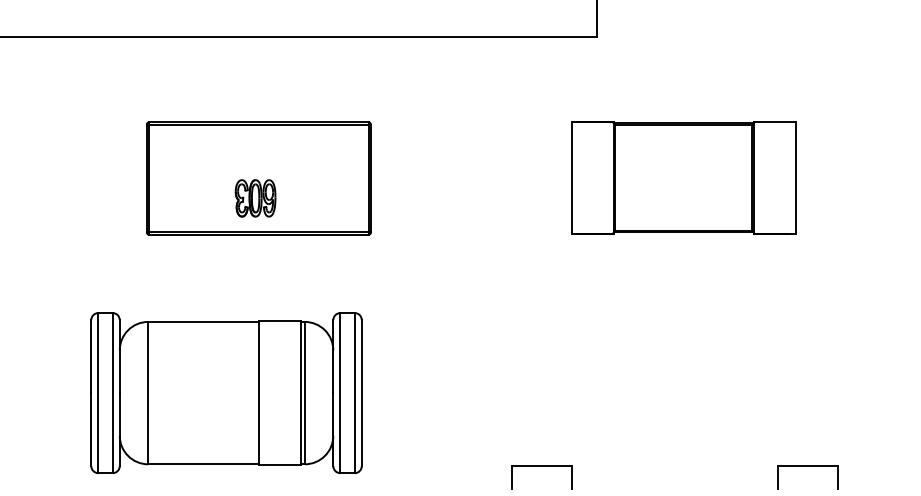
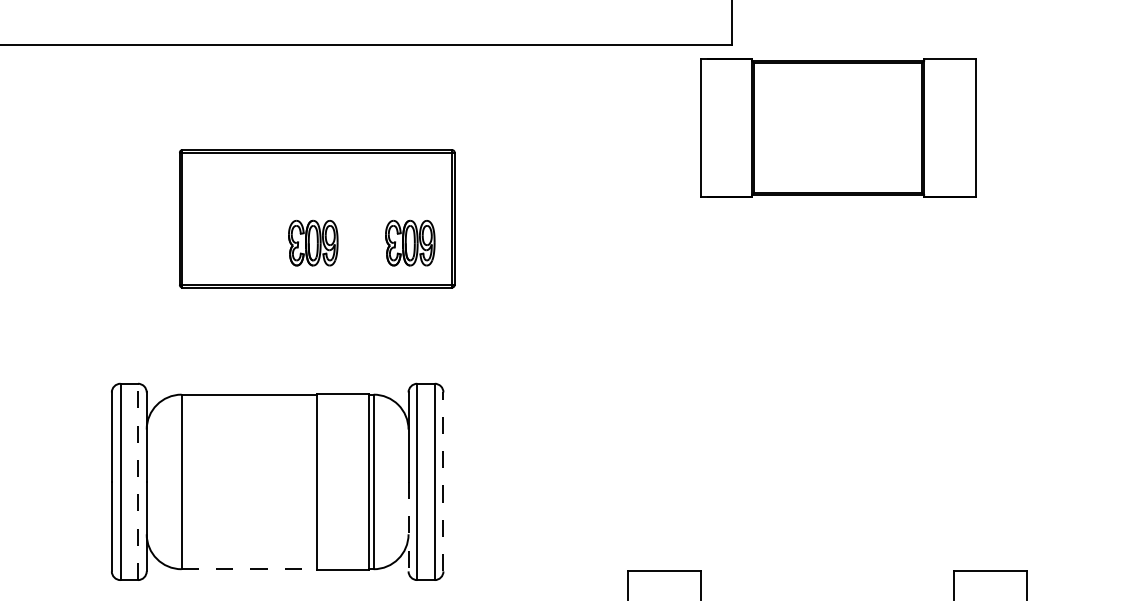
part: (683, 177) -> (838, 127), moved
part: (334, 197) -> (410, 242), added
line: (113, 392) -> (138, 481), solid -> dashed
line: (361, 392) -> (443, 481), solid -> dashed
line: (333, 429) -> (408, 526), solid -> dashed
line: (203, 464) -> (249, 569), solid -> dashed

